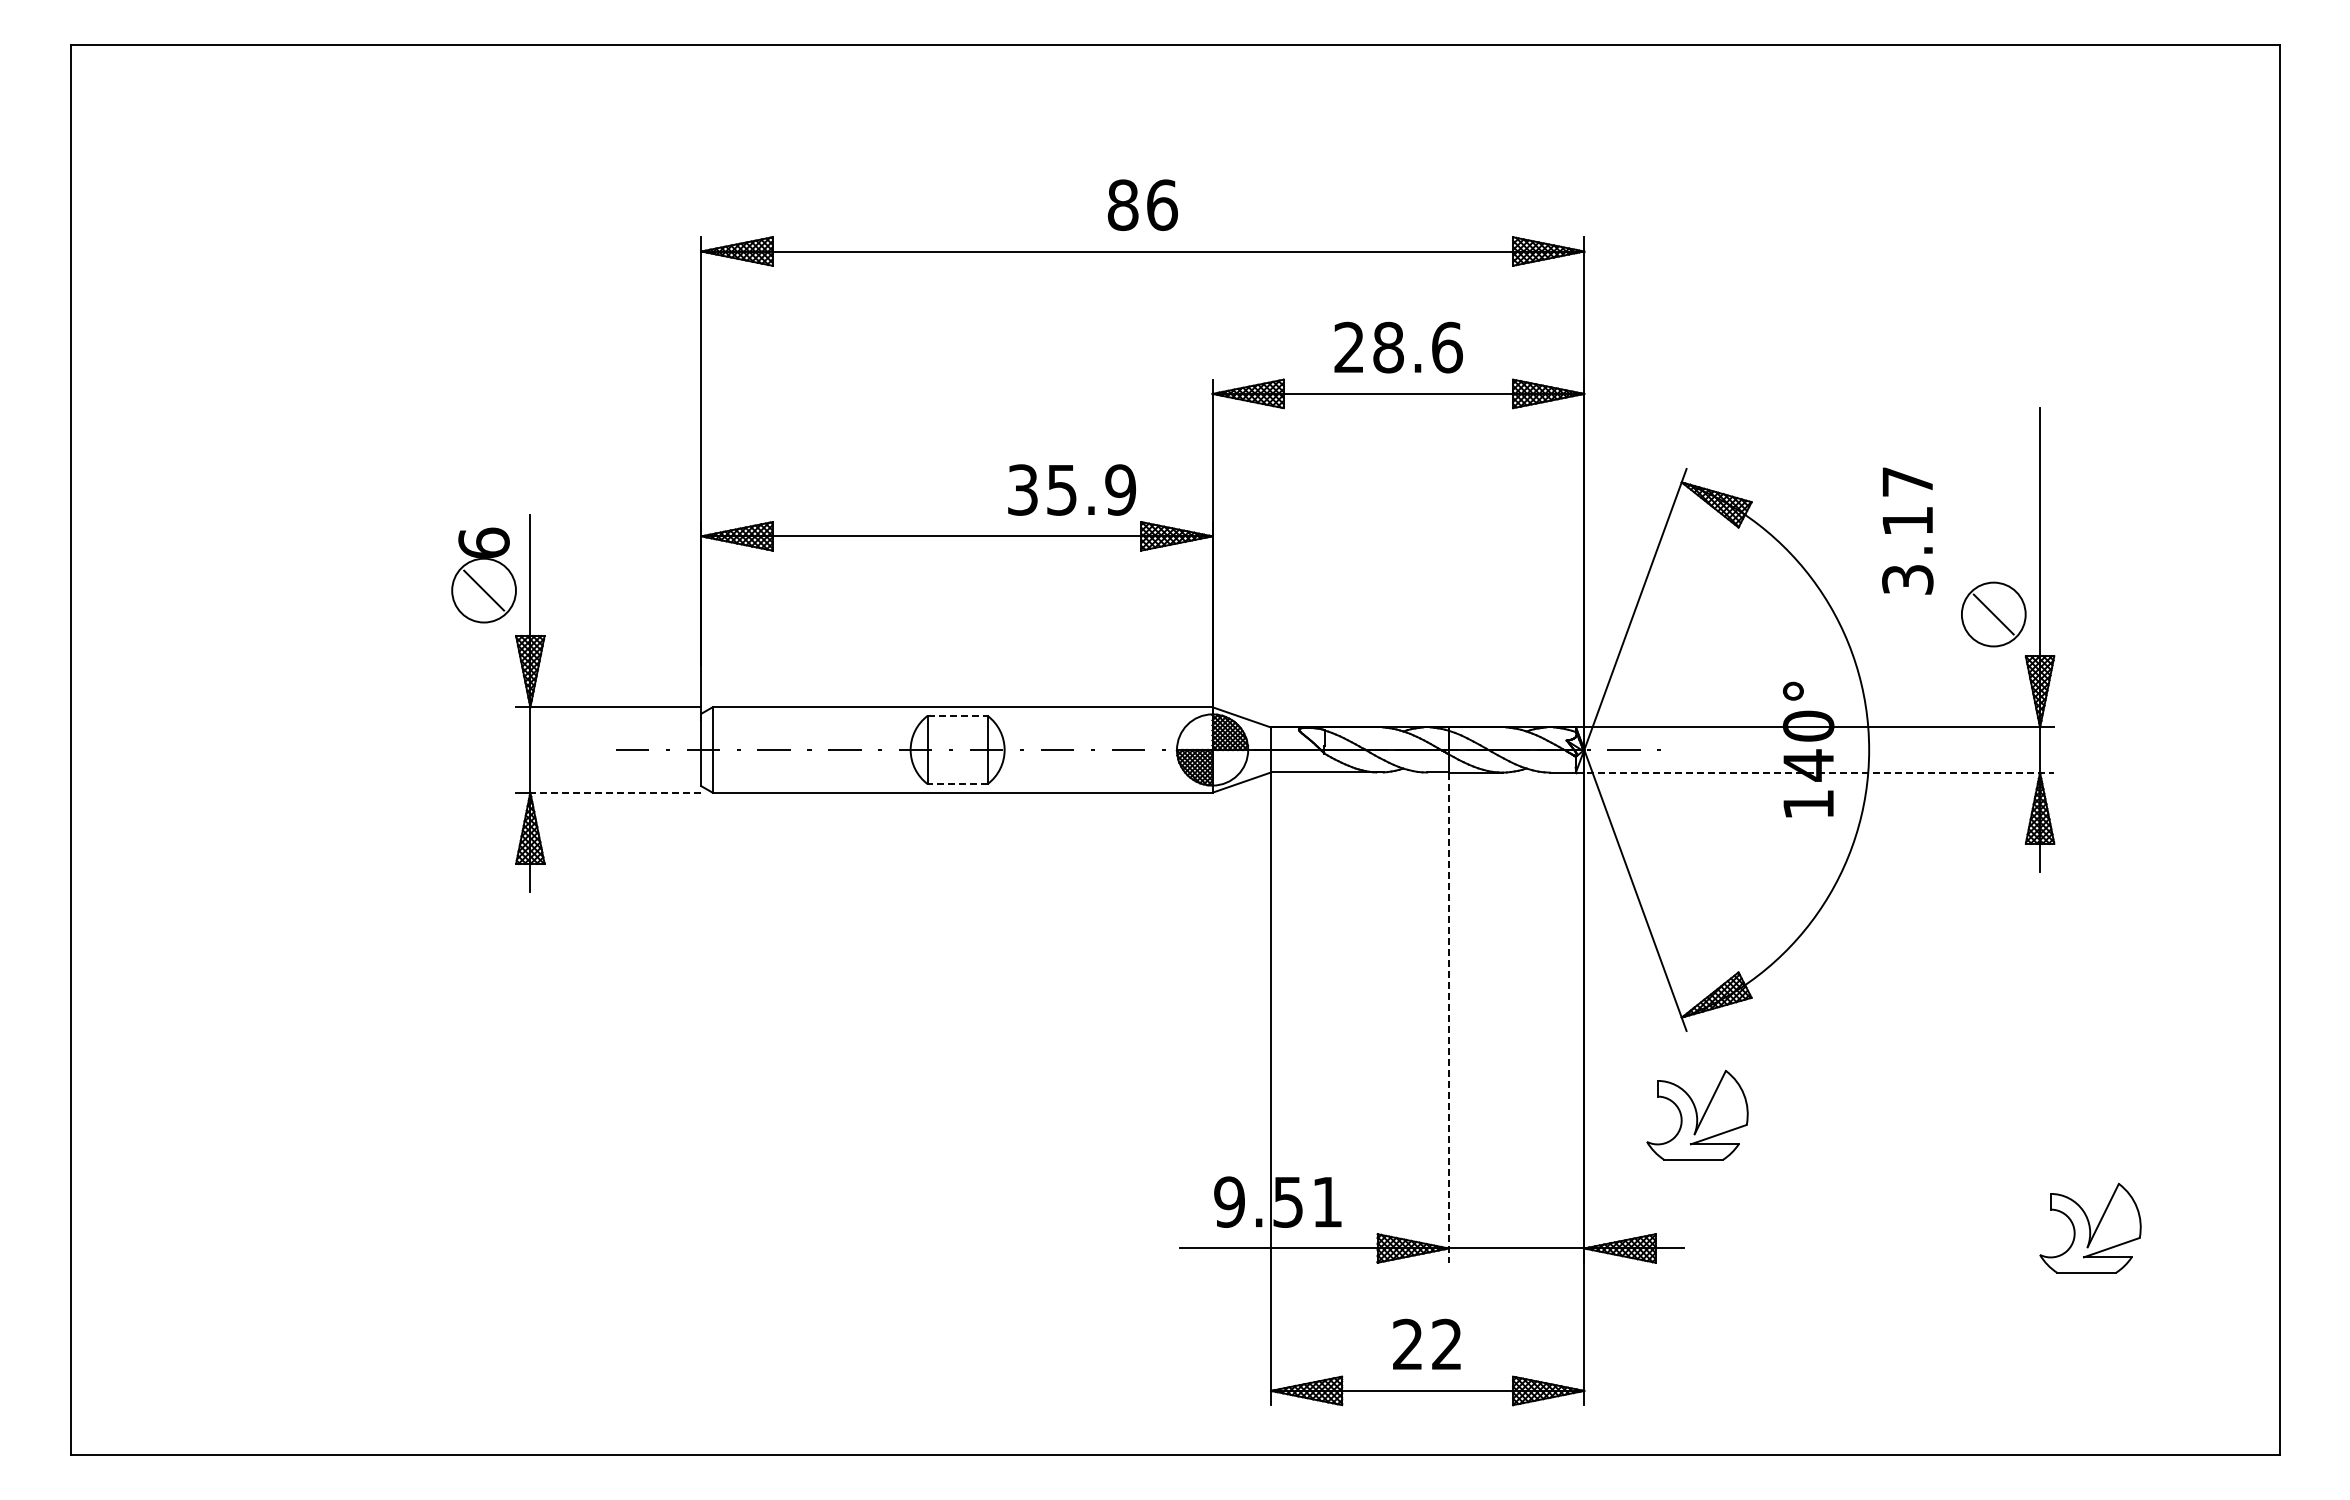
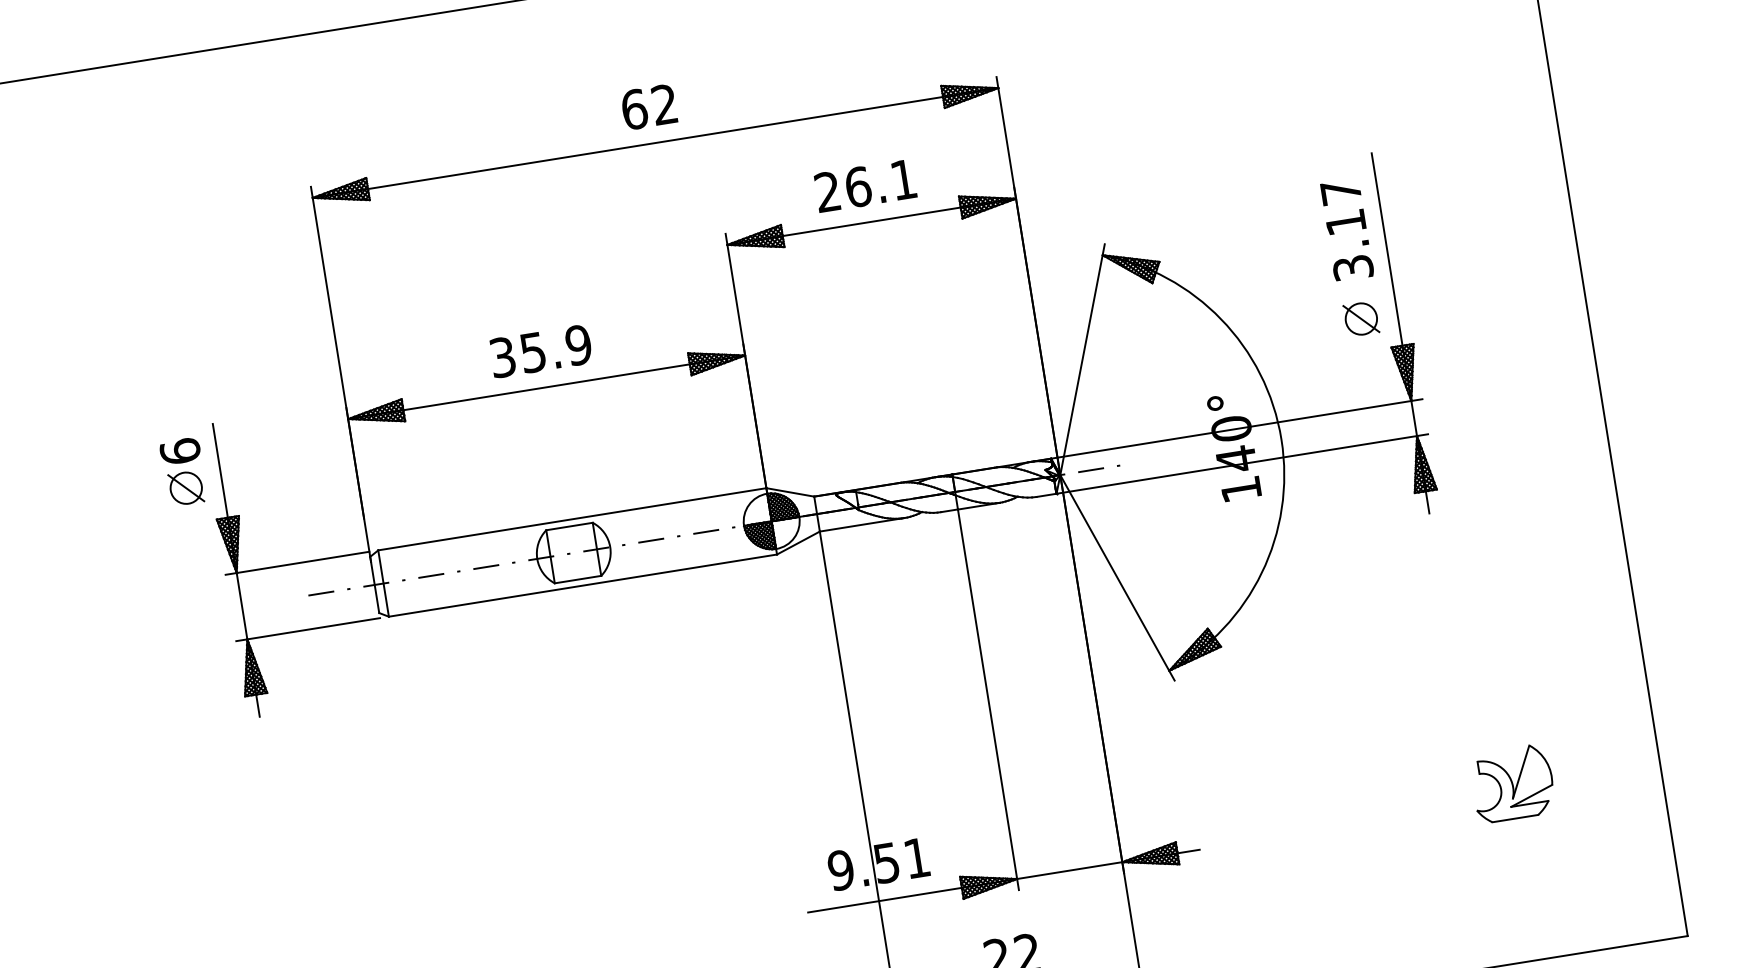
text: (1142, 204) -> (649, 106), 86 -> 62
text: (1417, 347) -> (880, 183), 28.6 -> 26.1
text: (1071, 489) -> (540, 350), moved
text: (1907, 530) -> (1346, 229), moved
circle: (484, 590) -> (186, 488), size x0.62
circle: (1993, 614) -> (1361, 319), size x0.62
line: (957, 715) -> (569, 526), dashed -> solid
line: (1815, 772) -> (1242, 463), dashed -> solid
line: (957, 784) -> (577, 579), dashed -> solid
line: (615, 792) -> (313, 628), dashed -> solid
line: (1448, 1018) -> (988, 700), dashed -> solid
part: (1697, 1114) -> (1193, 744), removed

